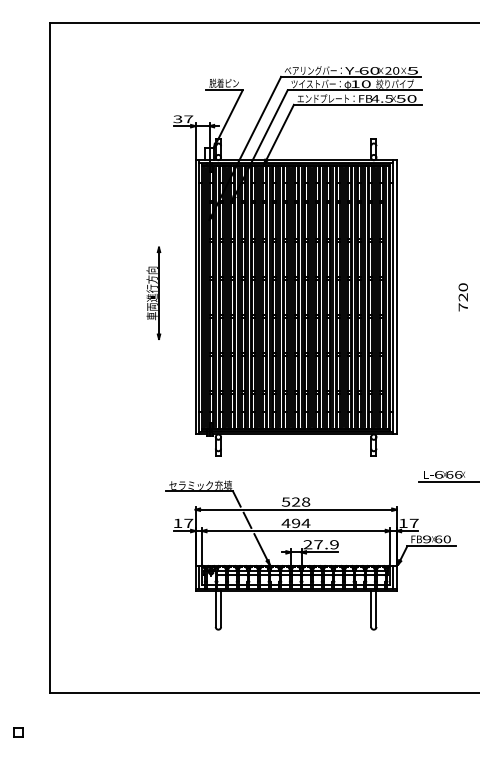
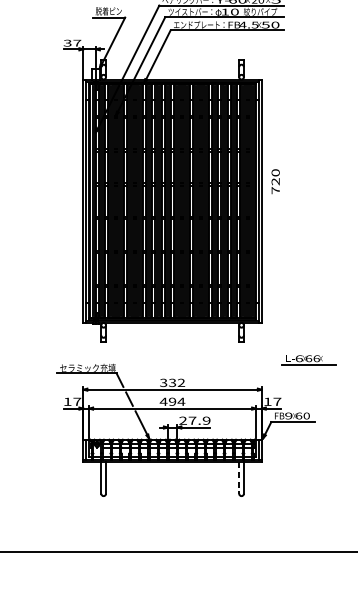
part: (153, 292) -> (46, 196), removed
text: (462, 297) -> (274, 181), moved
text: (296, 501) -> (172, 382), 528 -> 332
line: (371, 609) -> (239, 478), solid -> dashed

